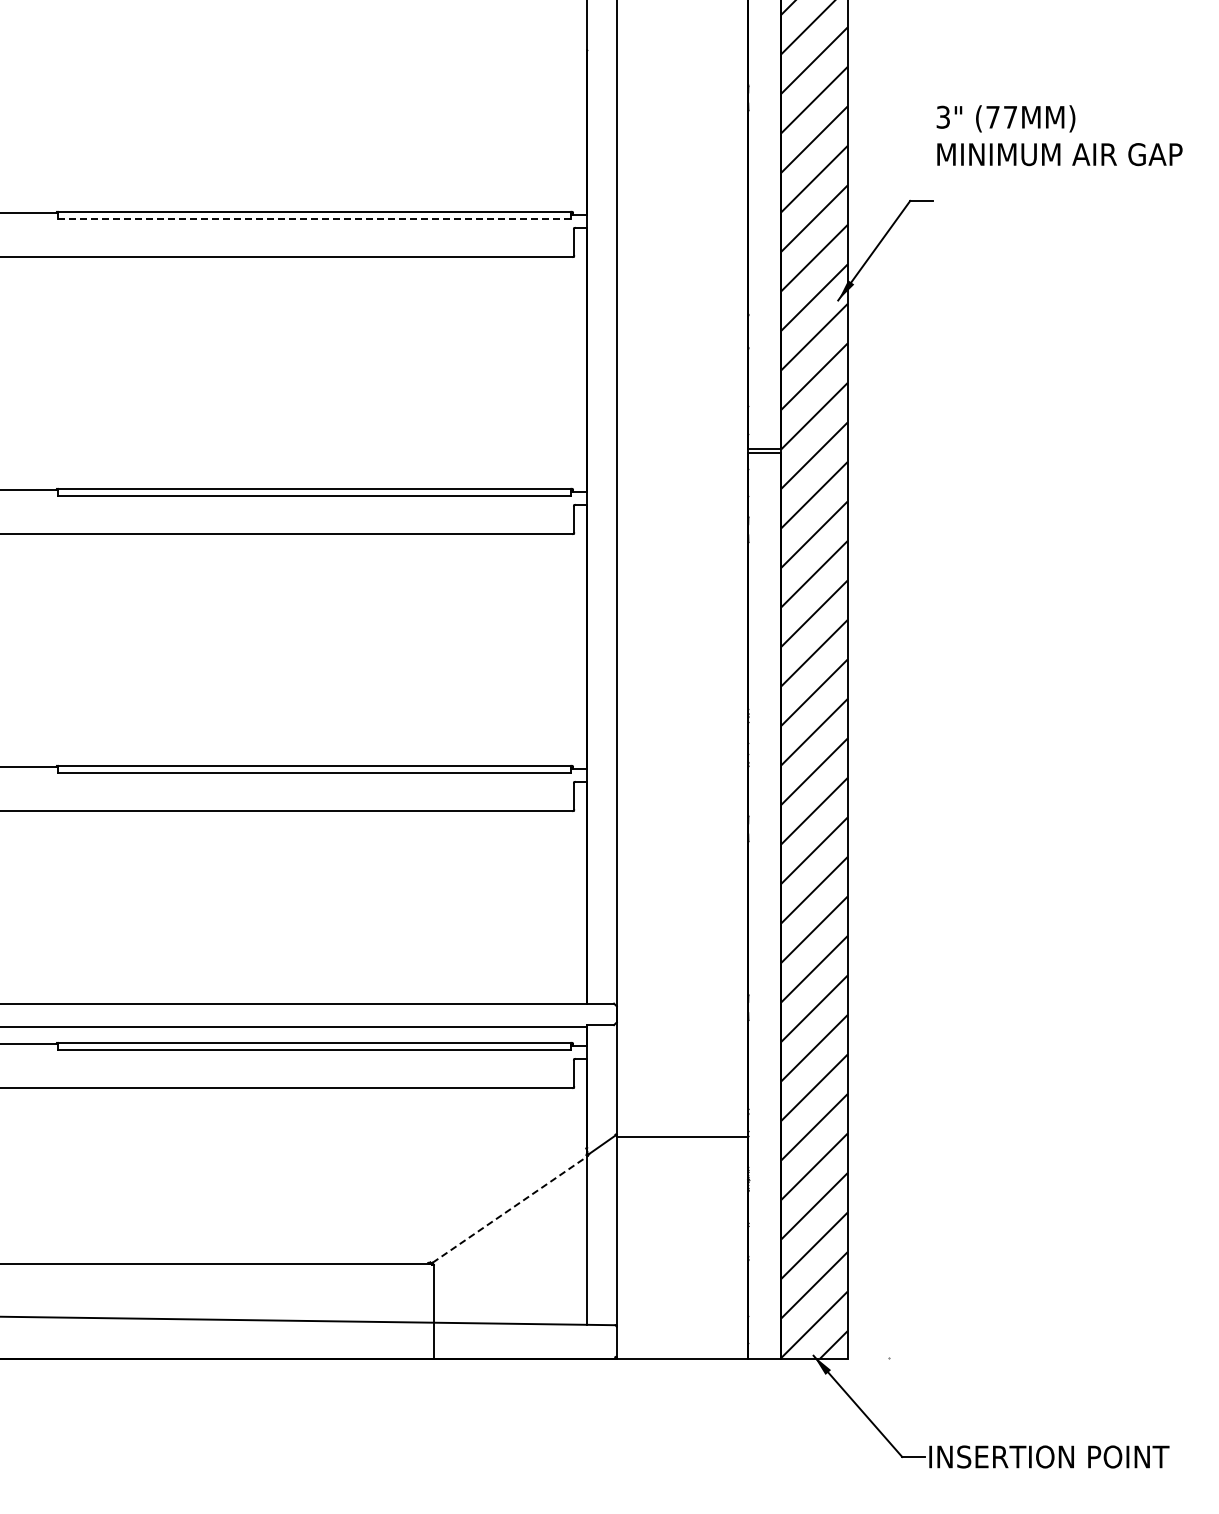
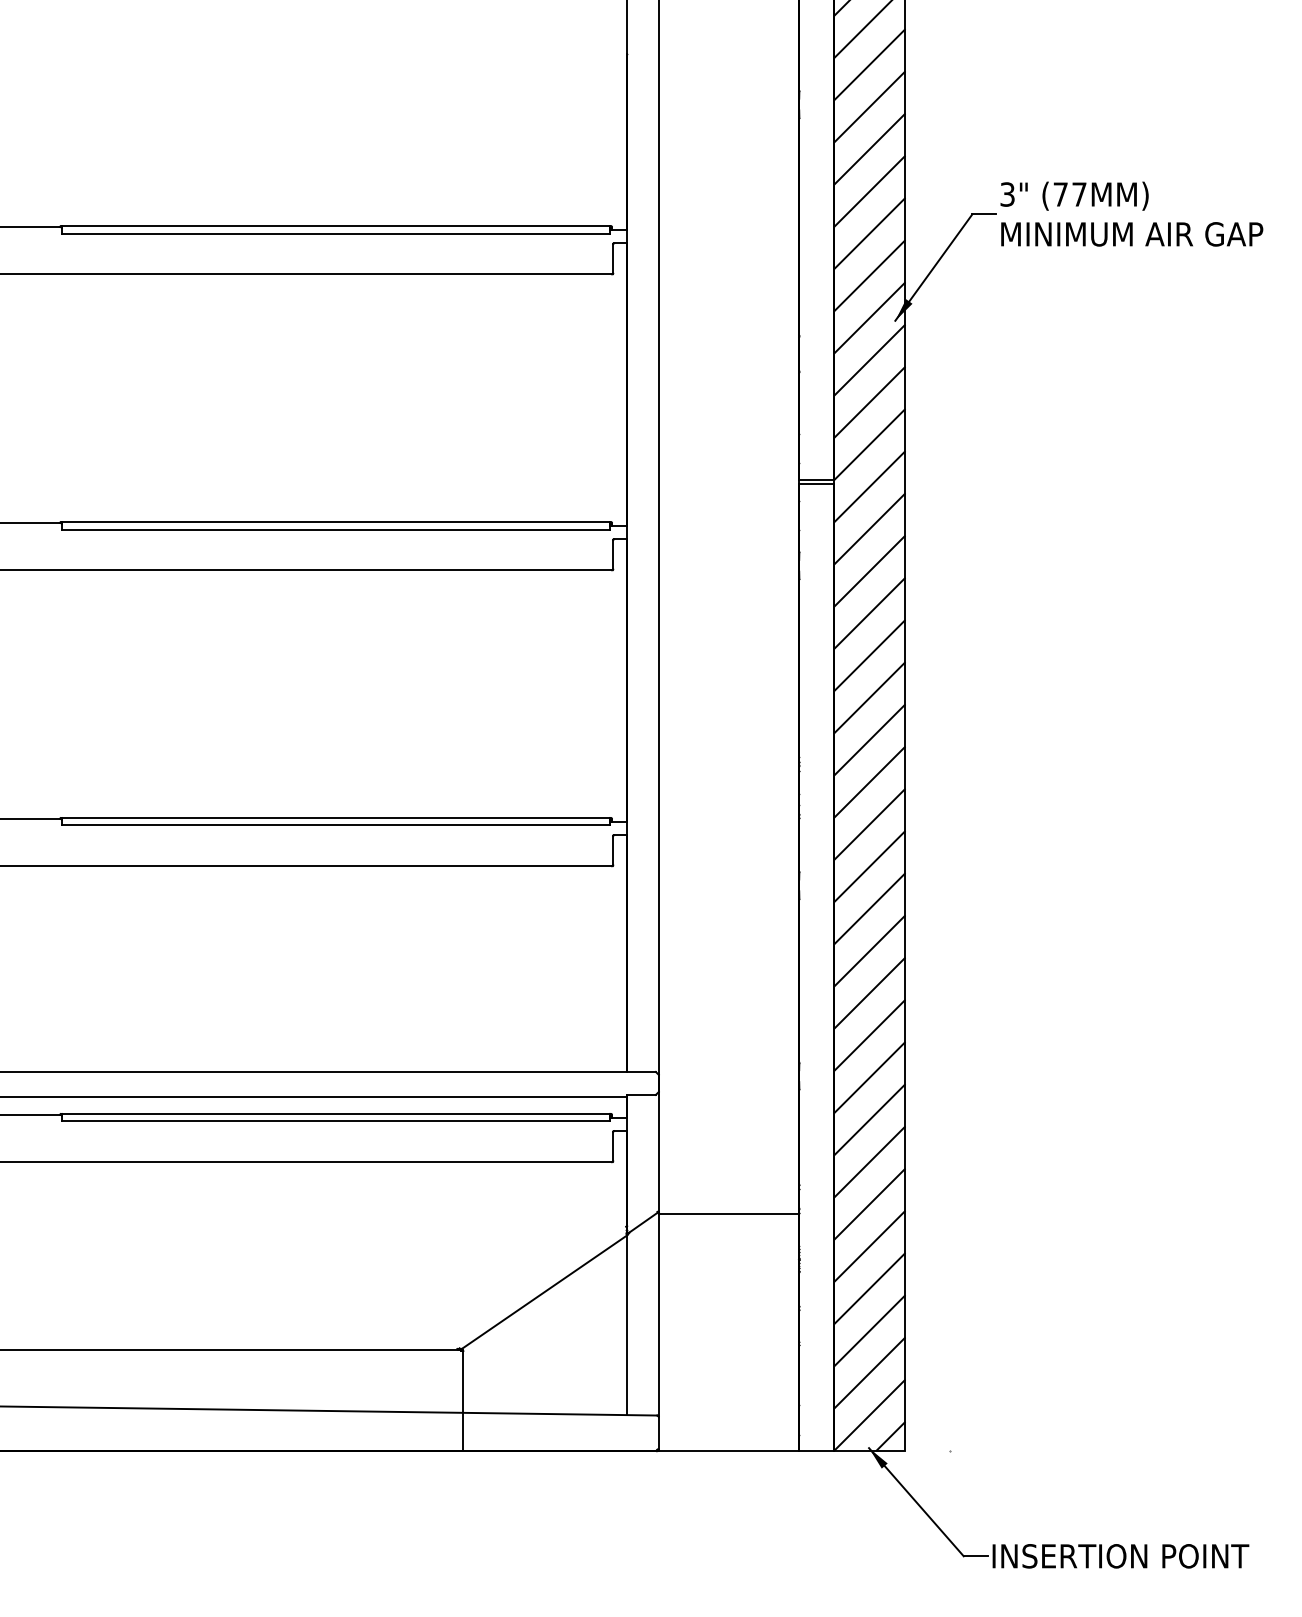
text: (1059, 135) -> (1131, 213), moved
line: (314, 218) -> (335, 233), dashed -> solid
line: (509, 1209) -> (544, 1291), dashed -> solid

